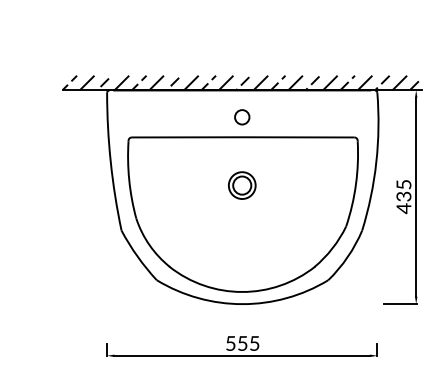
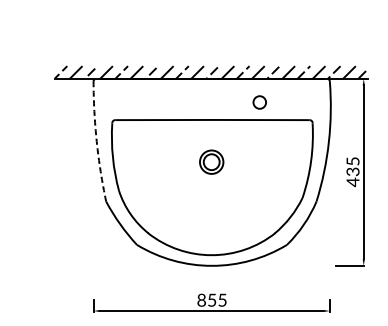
circle: (242, 117) -> (260, 102), moved
arc: (110, 162) -> (96, 142), solid -> dashed
text: (230, 343) -> (201, 300), 555 -> 855

